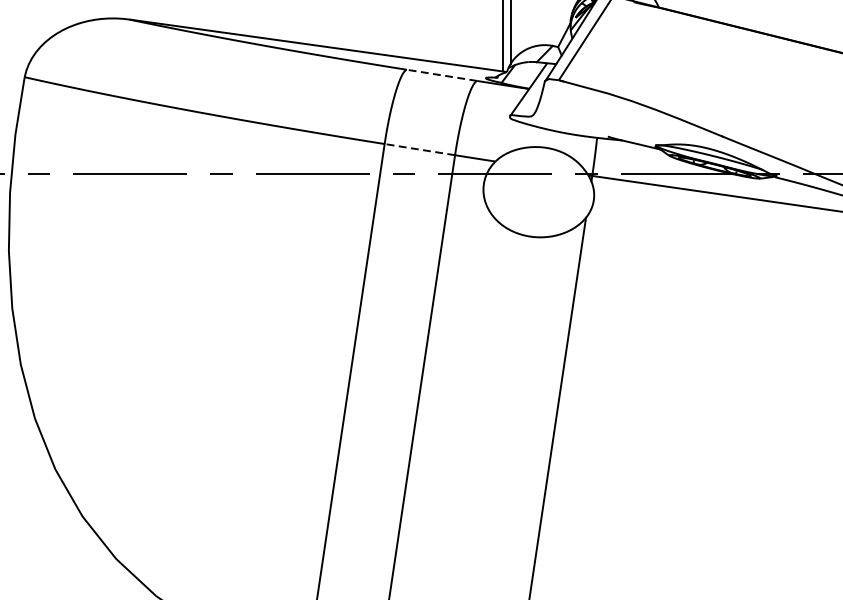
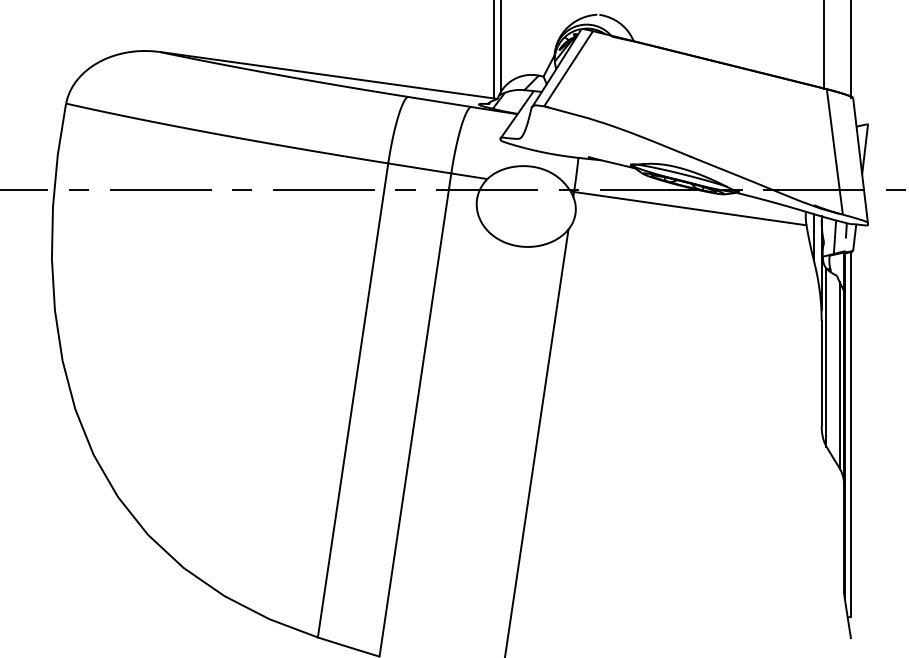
line: (441, 74) -> (439, 101), dashed -> solid
line: (419, 149) -> (419, 168), dashed -> solid

